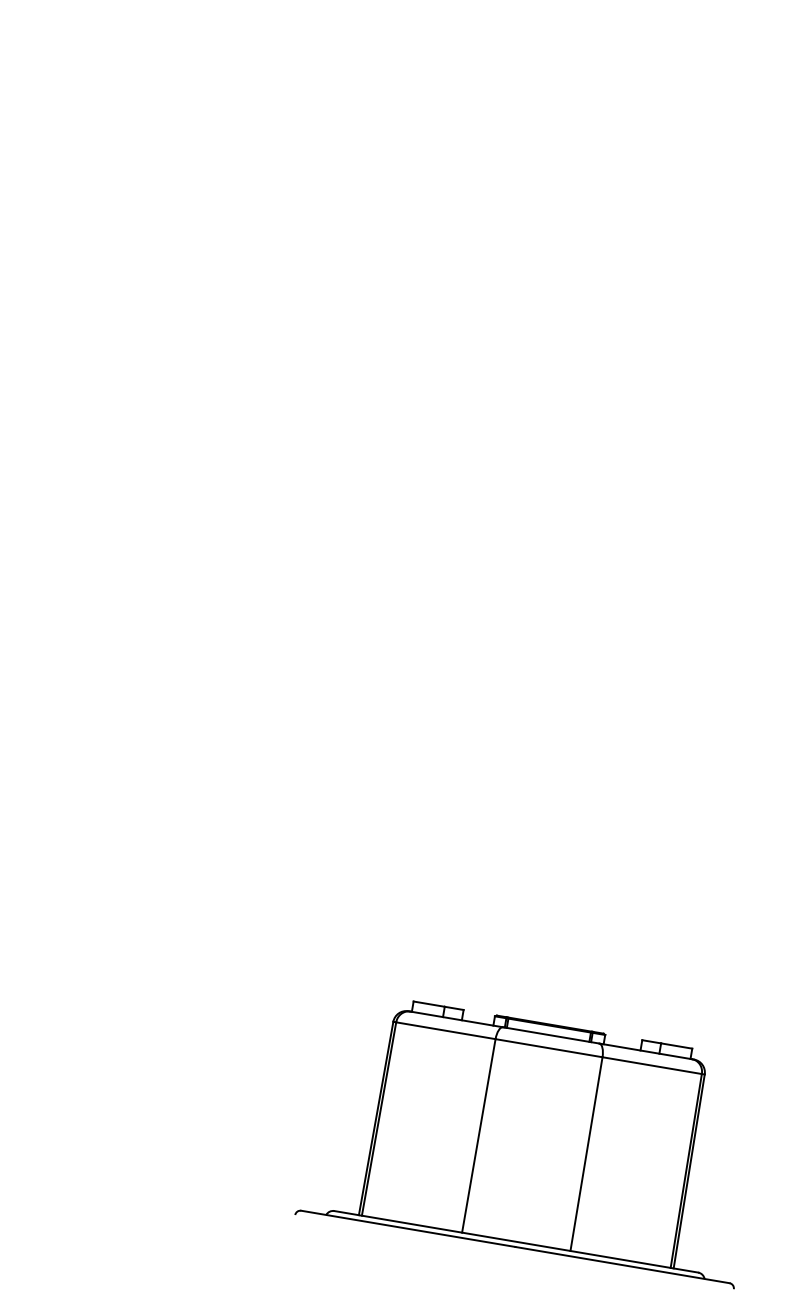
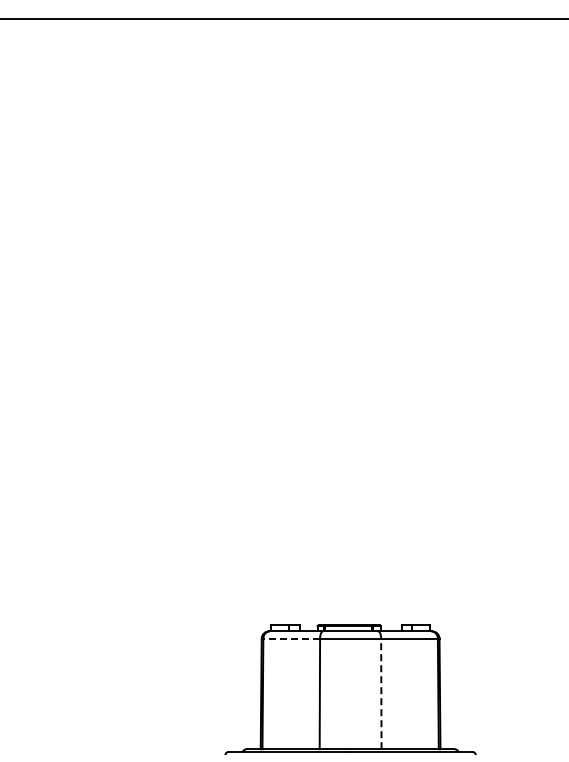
line: (445, 1030) -> (291, 638), solid -> dashed
line: (586, 1153) -> (381, 693), solid -> dashed

